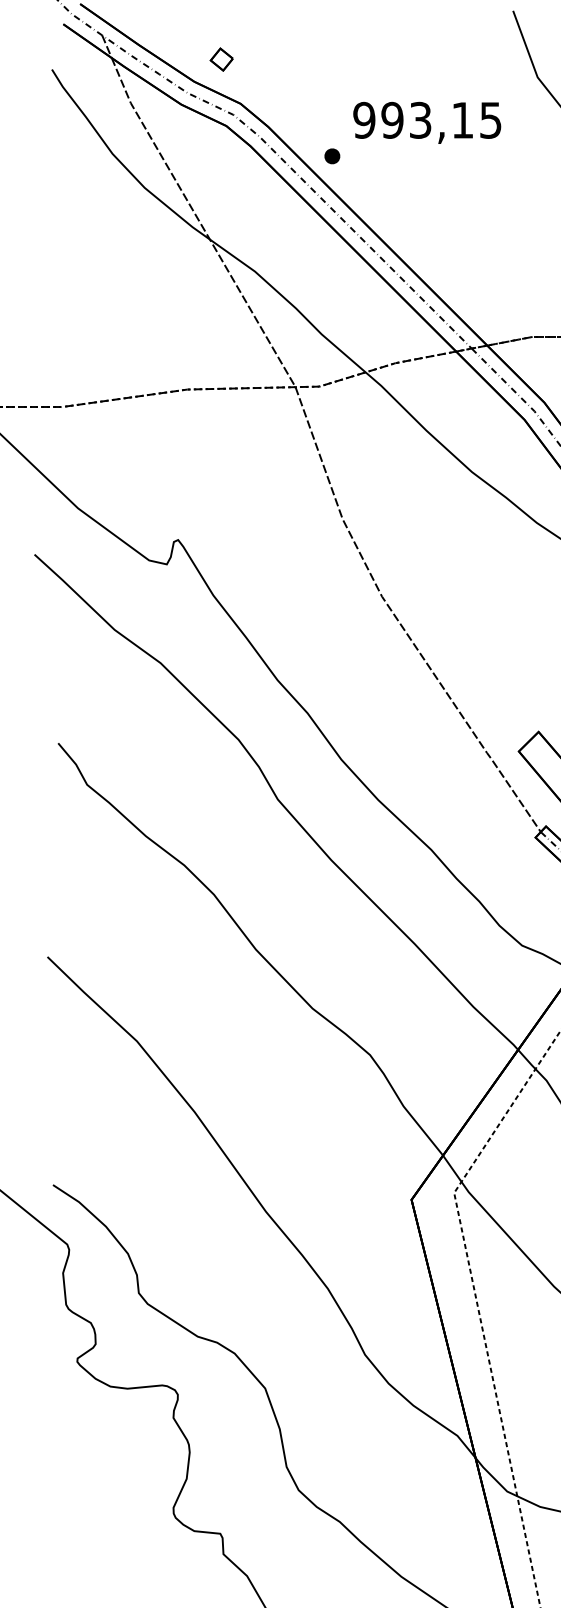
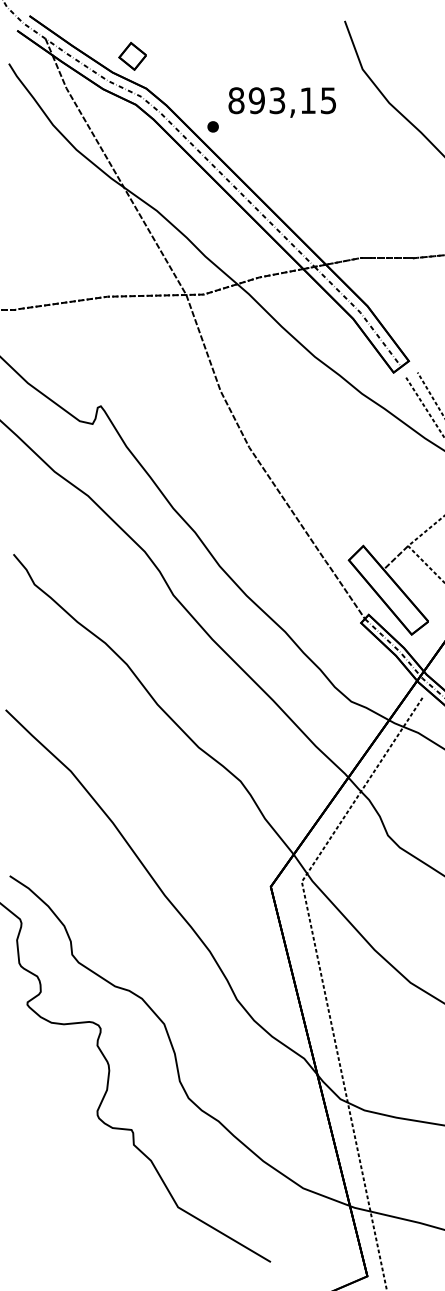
part: (221, 59) -> (132, 56), size x1.67
text: (364, 120) -> (236, 100), 993,15 -> 893,15

